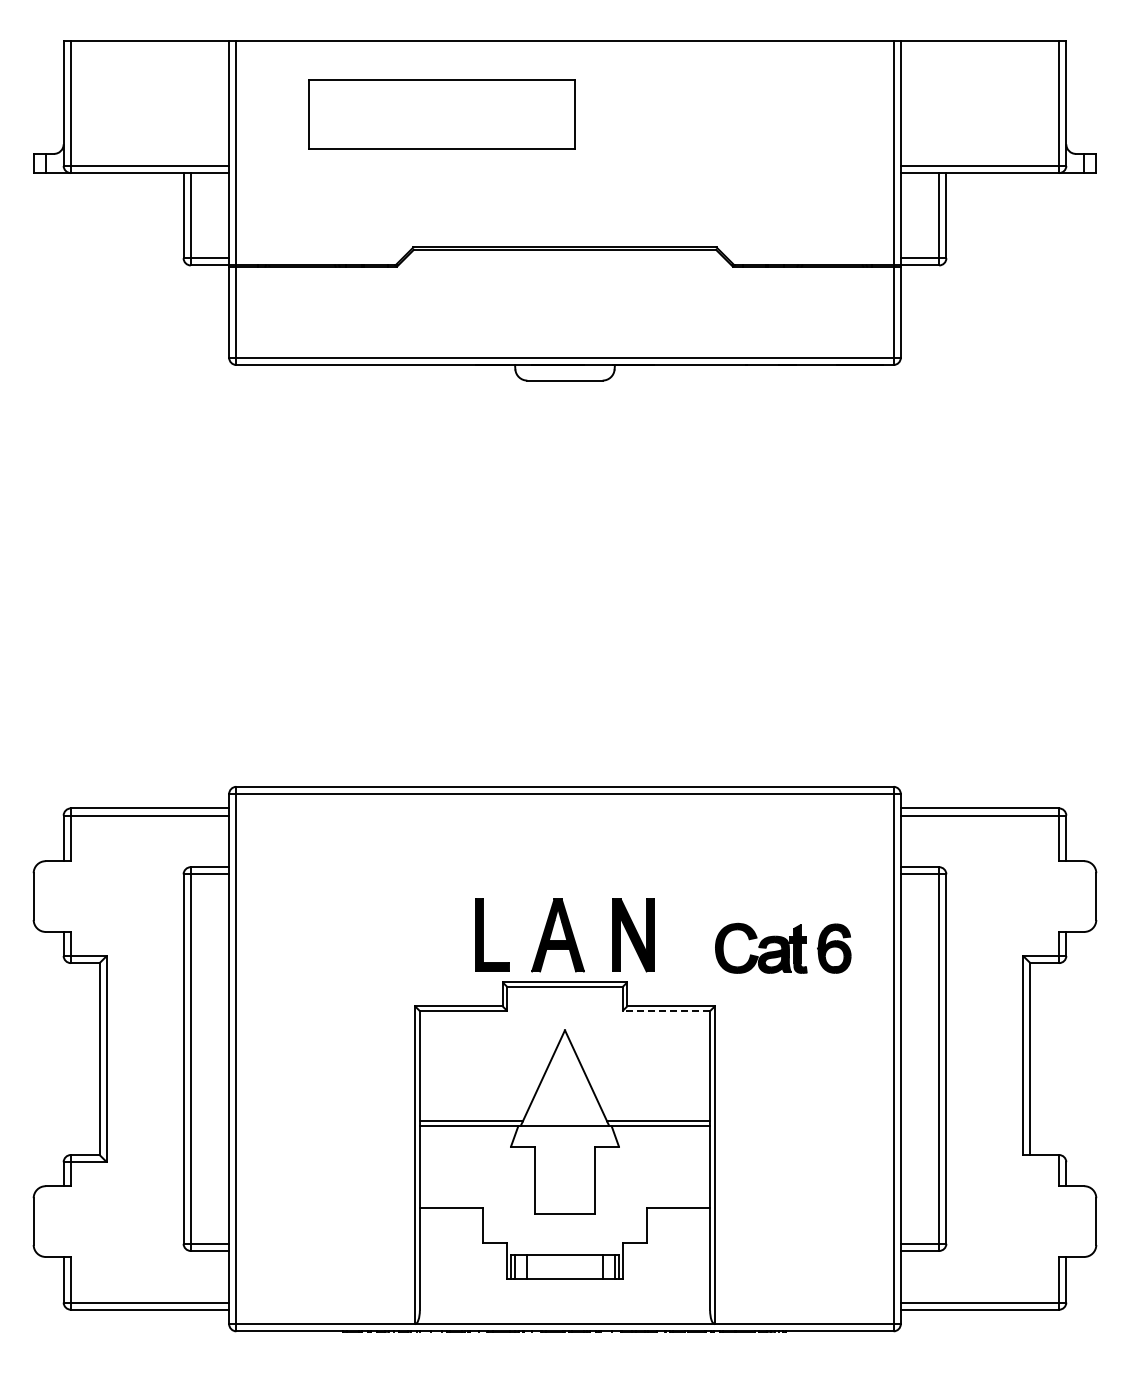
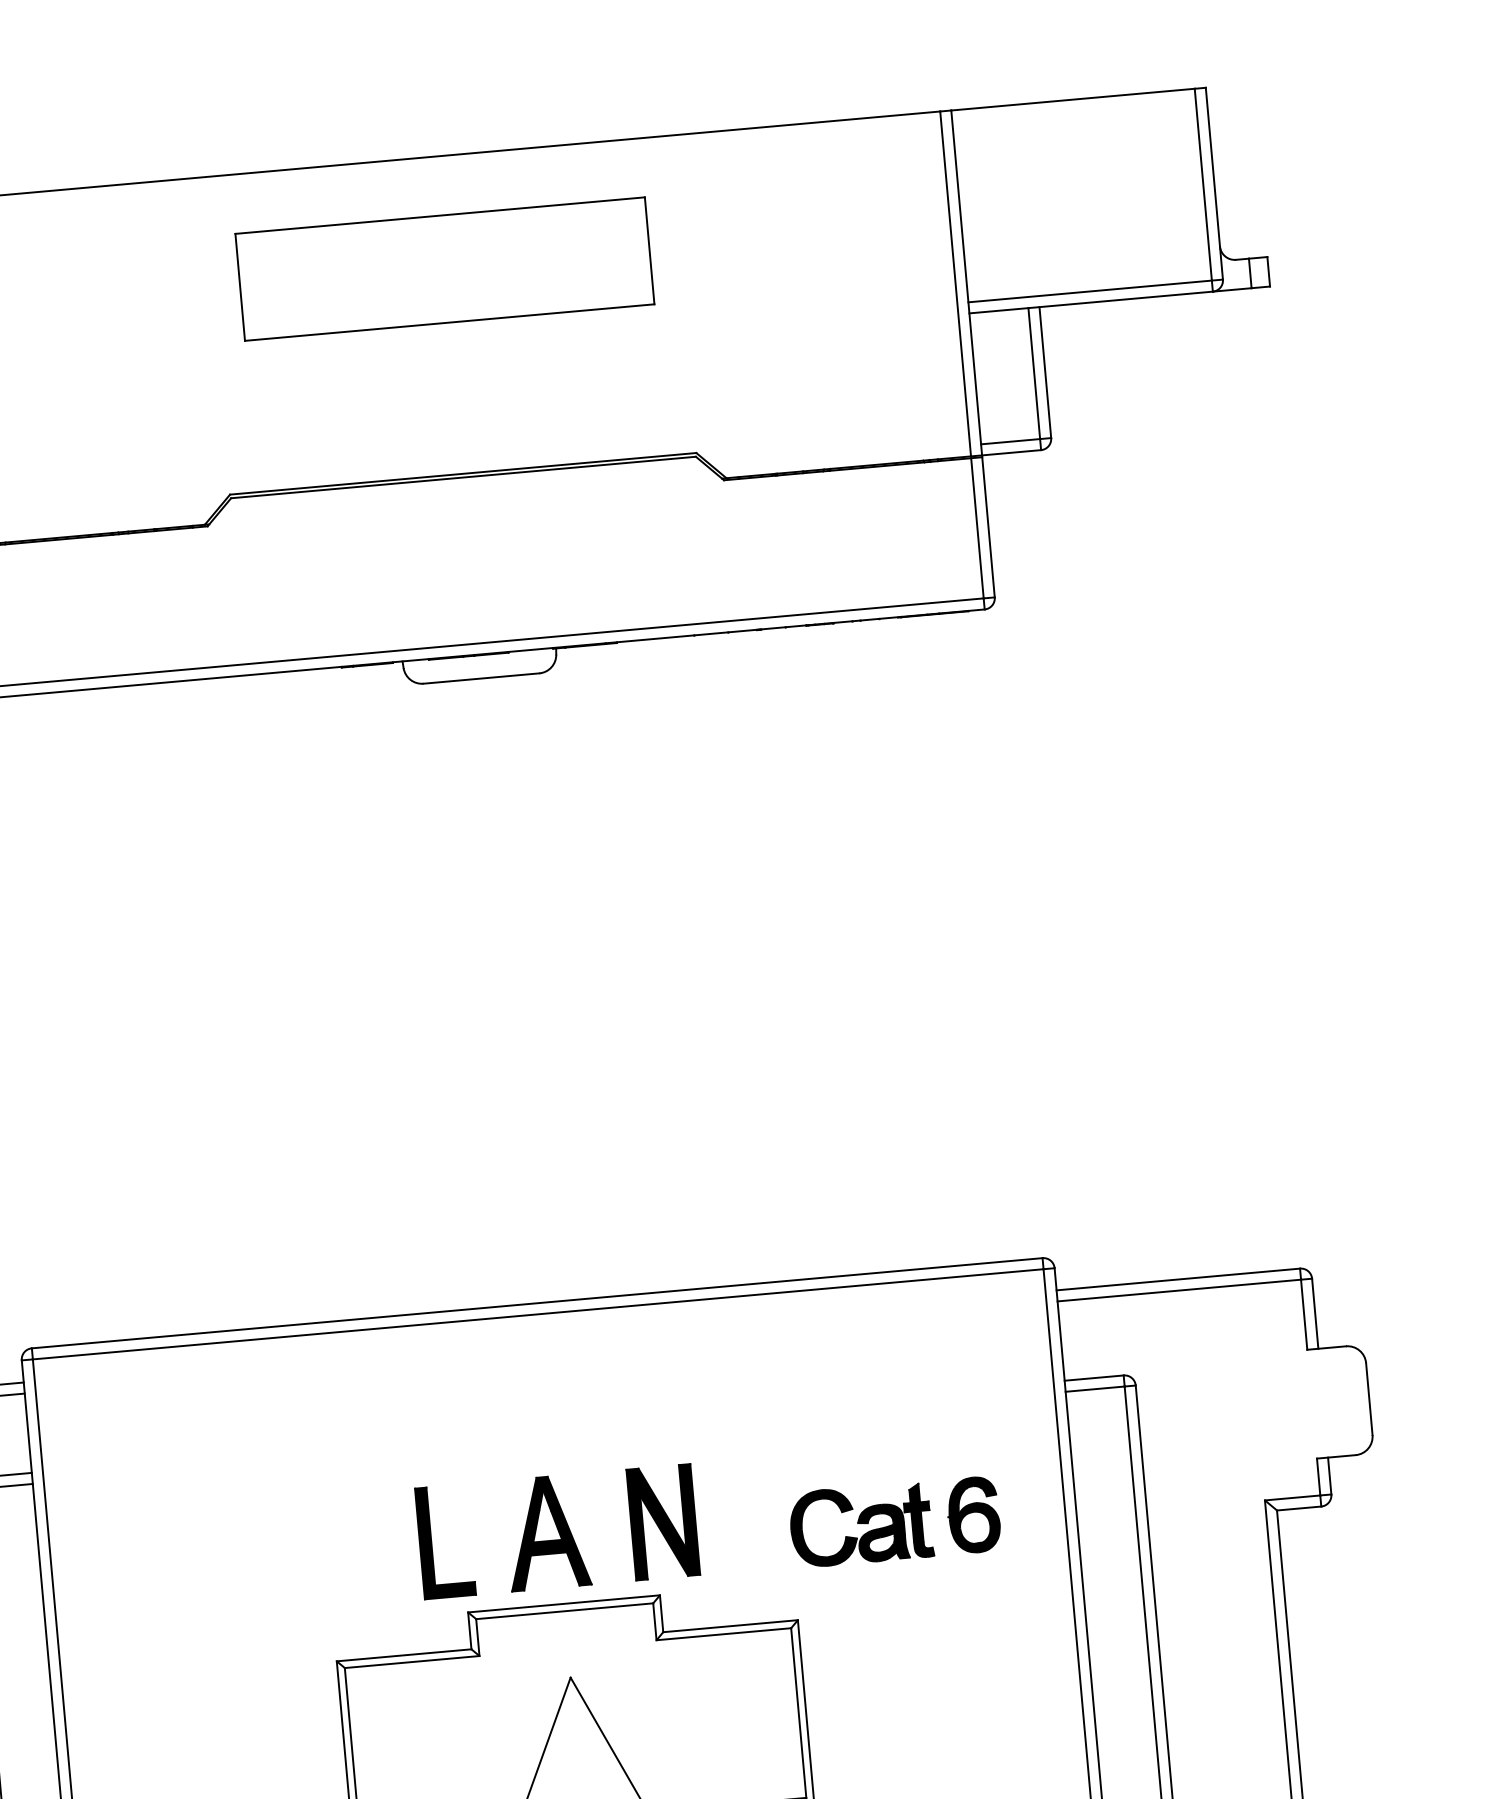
part: (441, 114) -> (444, 269), moved
line: (666, 1011) -> (724, 1634), dashed -> solid

